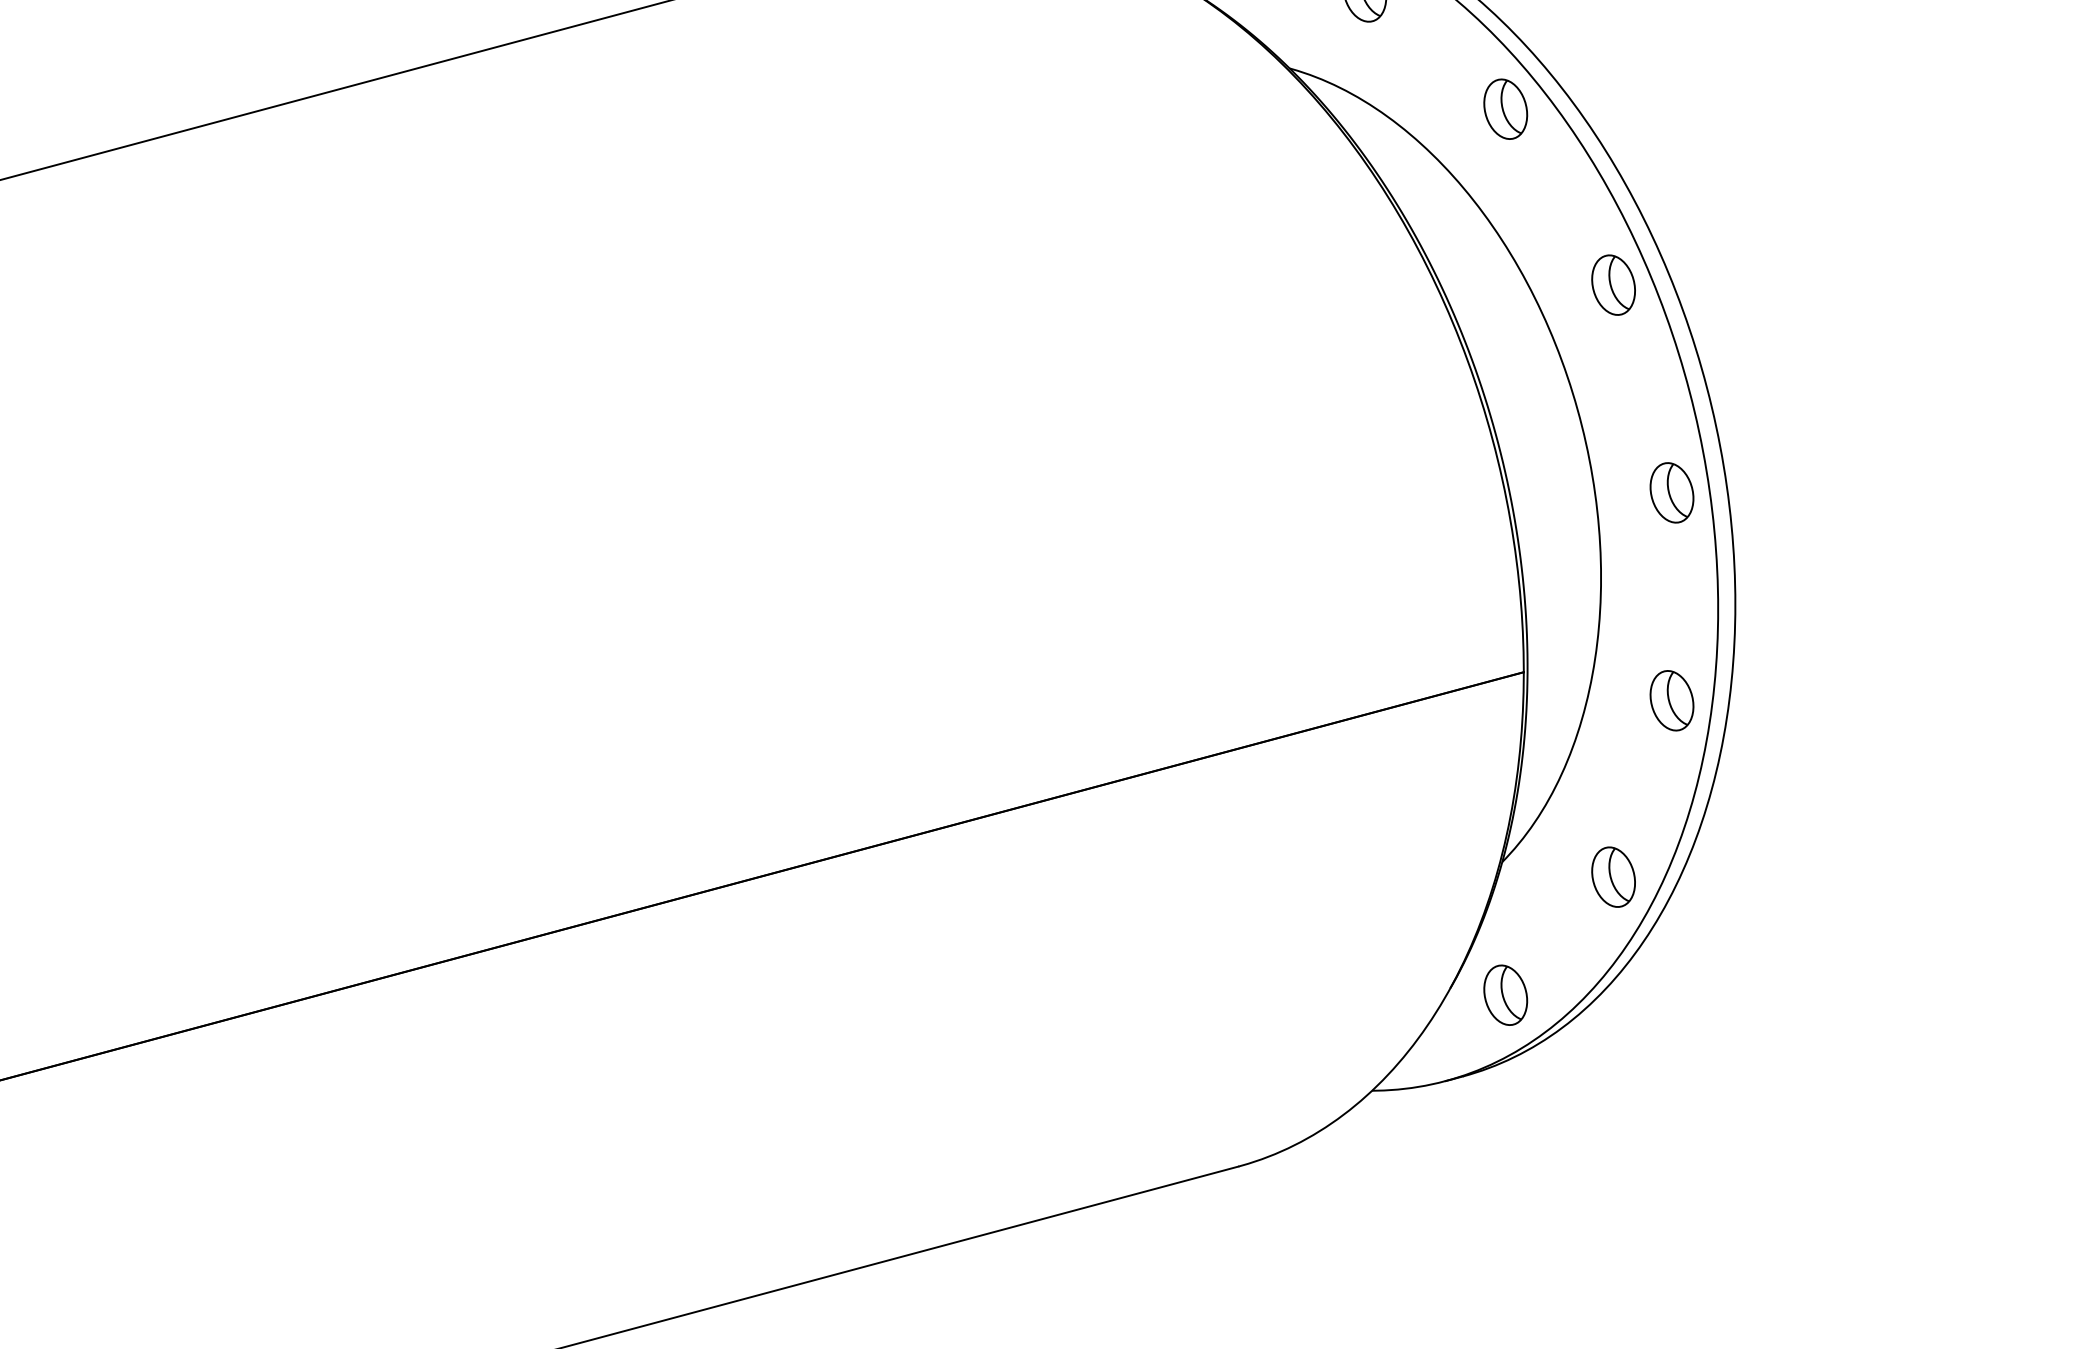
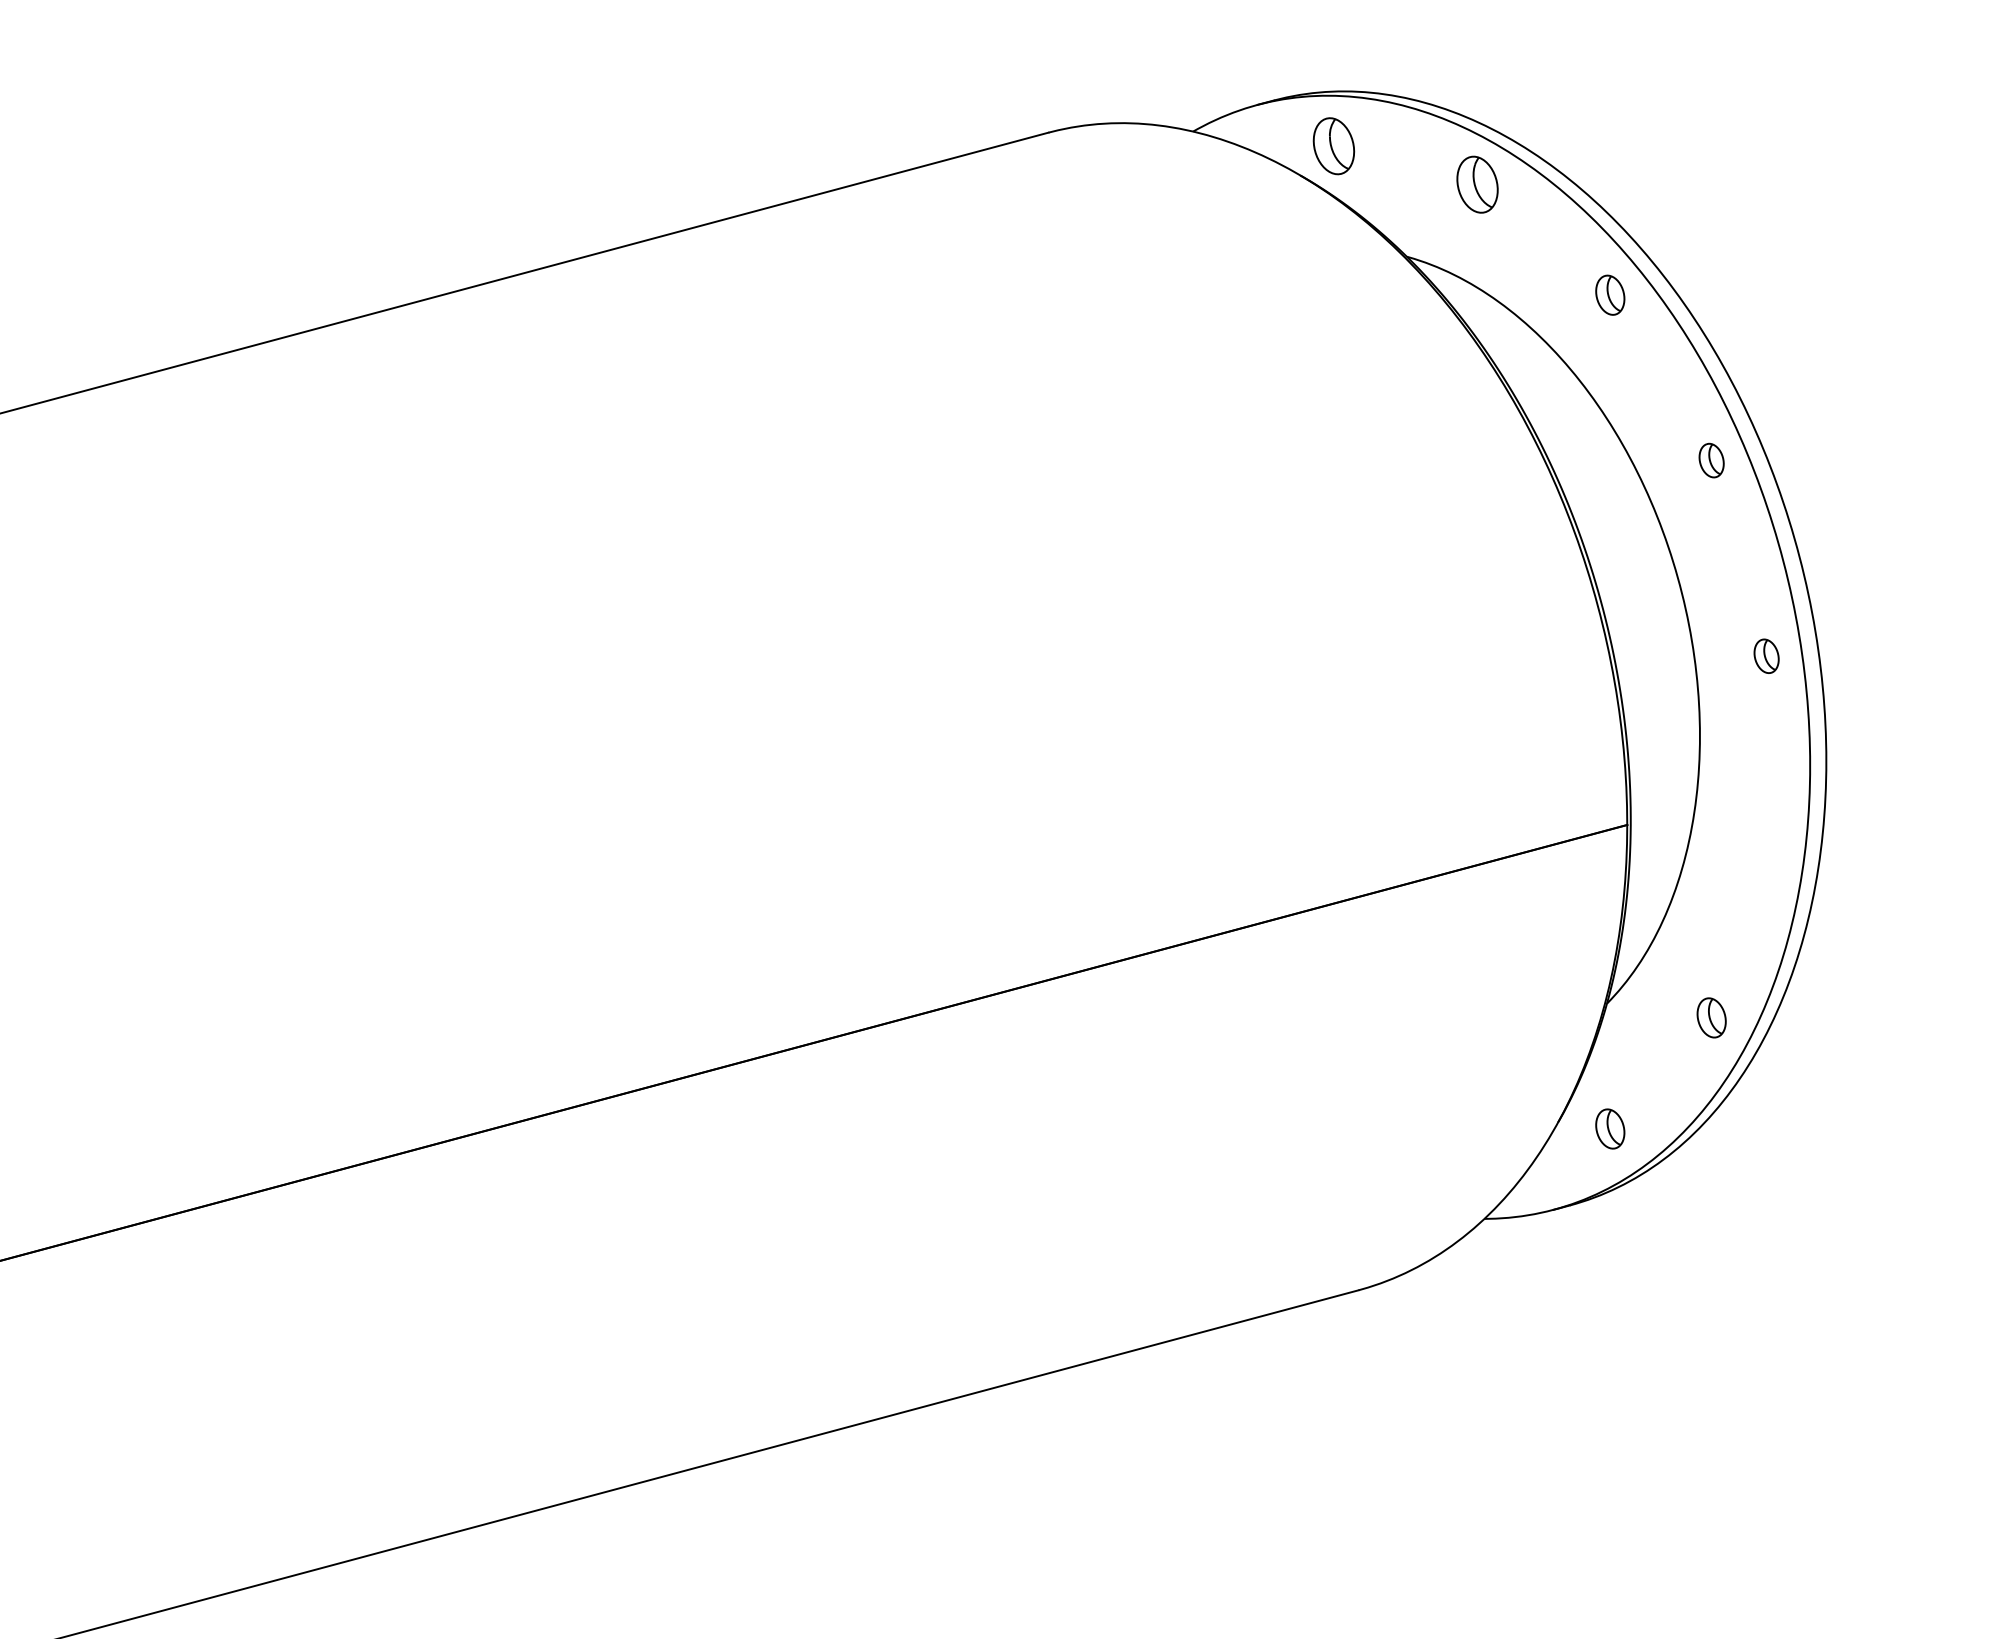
part: (1506, 109) -> (1610, 295), size x0.7
part: (1613, 284) -> (1711, 460), size x0.6
part: (1671, 493) -> (1766, 656), size x0.6
part: (1671, 700) -> (1766, 851), removed
part: (1613, 876) -> (1711, 1017), size x0.7
part: (1506, 994) -> (1610, 1128), size x0.7

